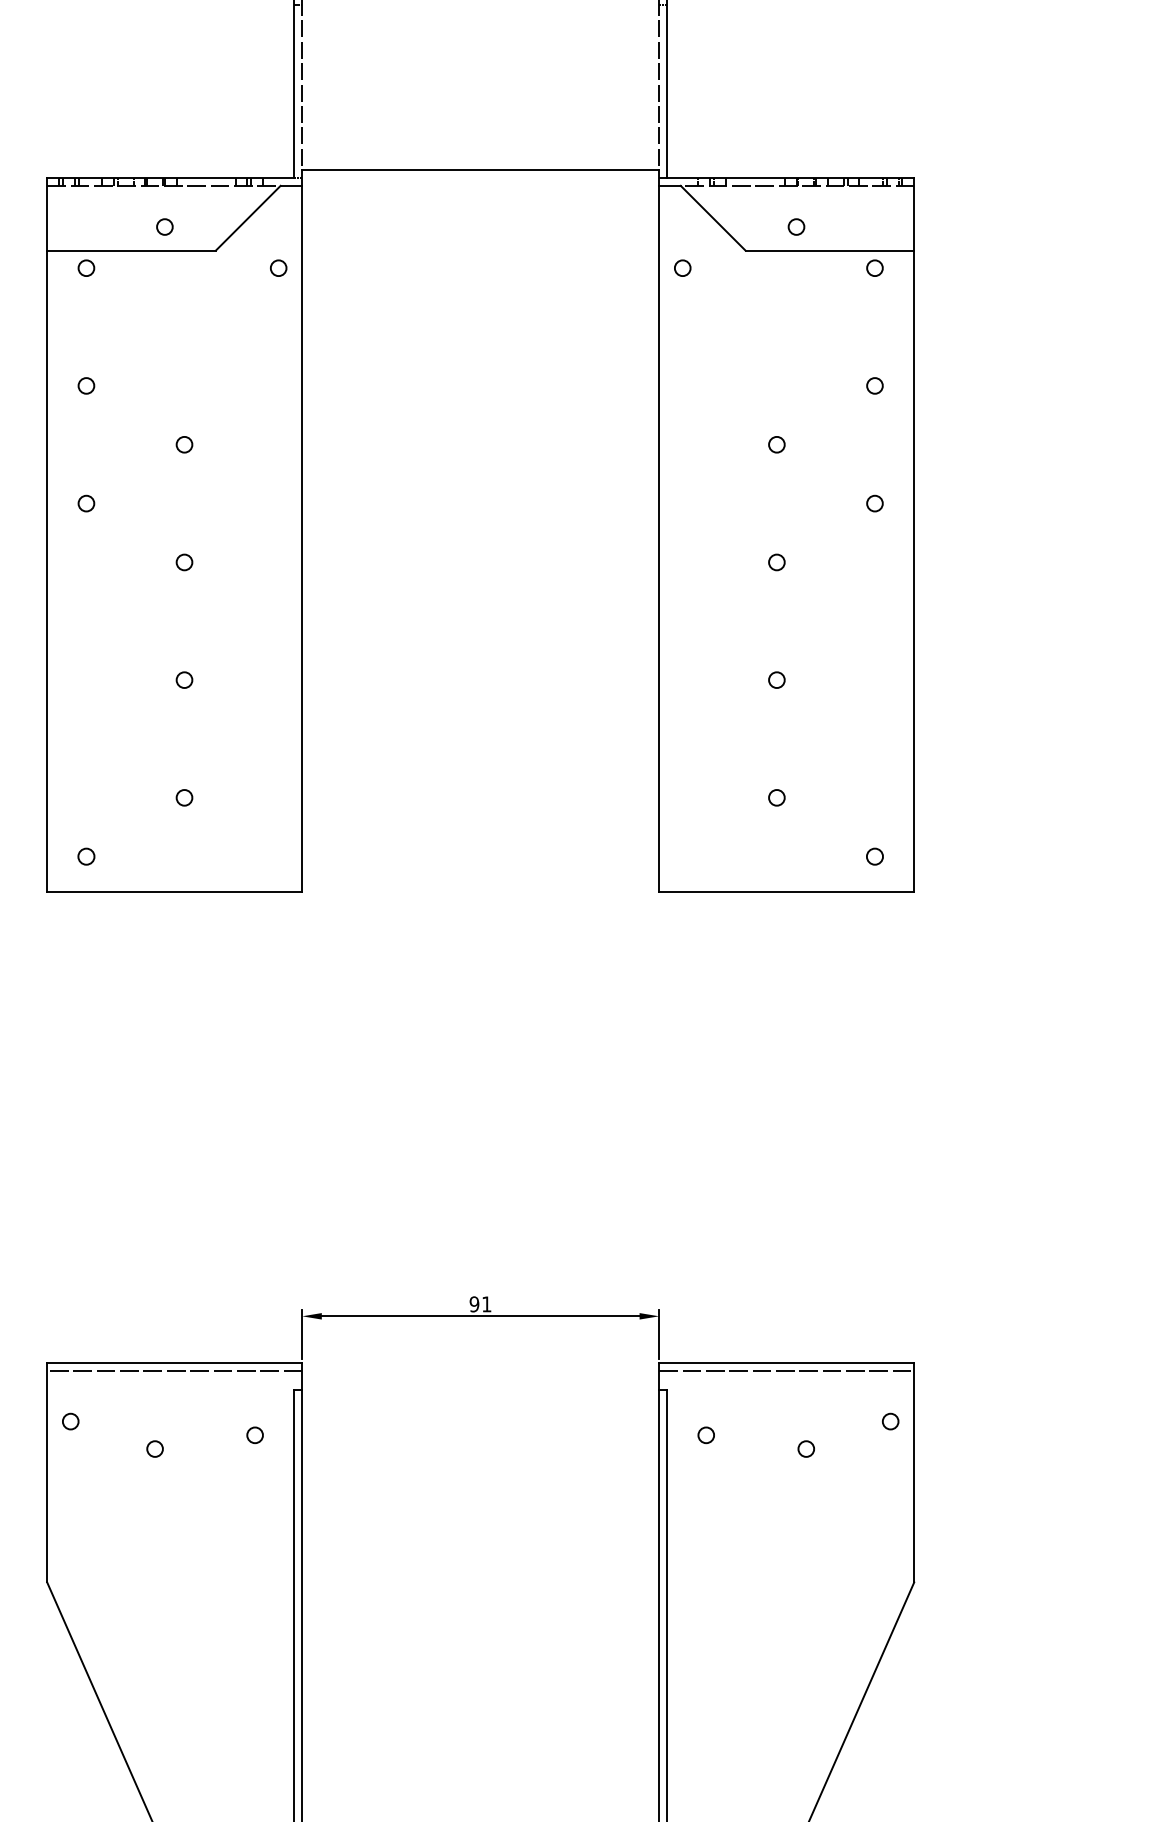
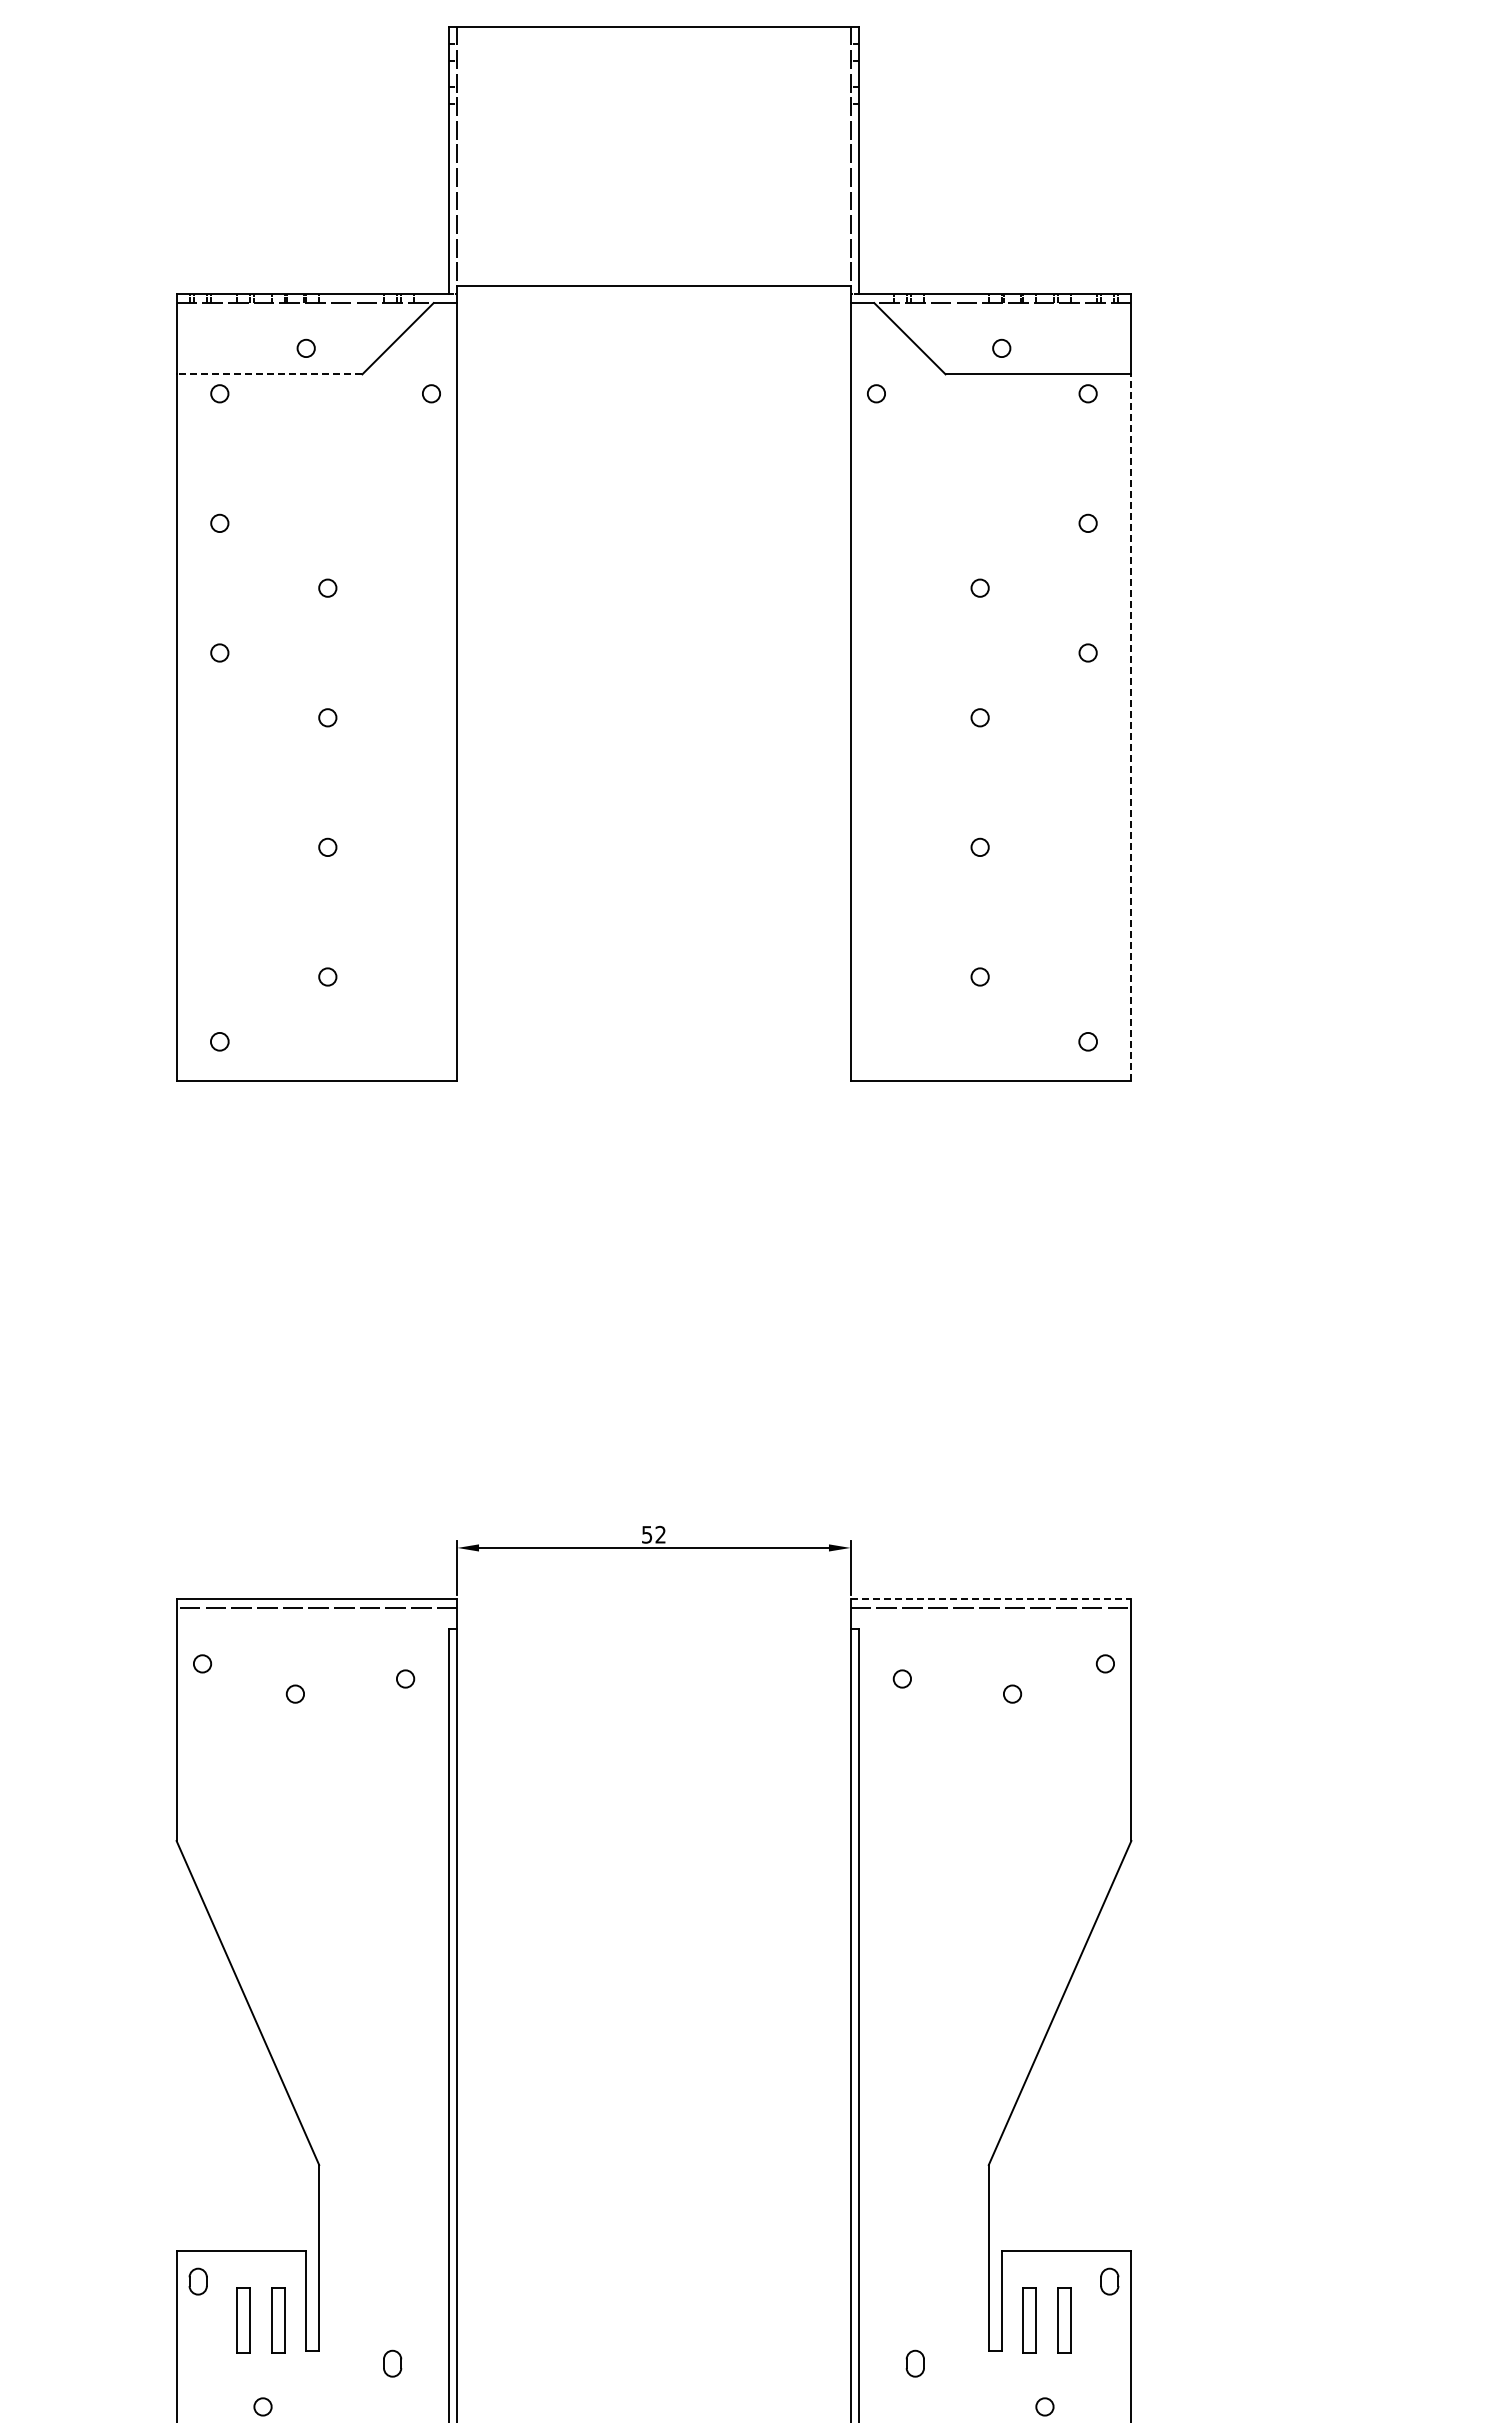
line: (131, 250) -> (269, 374), solid -> dashed
line: (914, 571) -> (1131, 727), solid -> dashed
text: (480, 1304) -> (653, 1534), 91 -> 52
line: (787, 1363) -> (991, 1599), solid -> dashed

